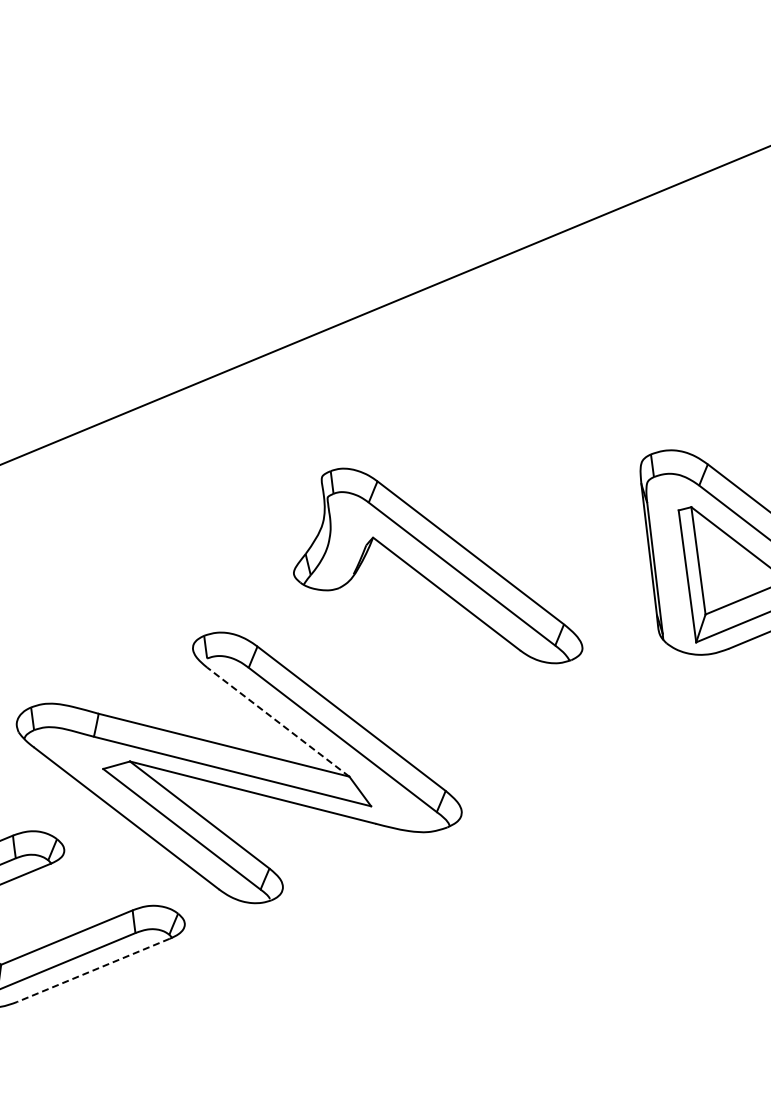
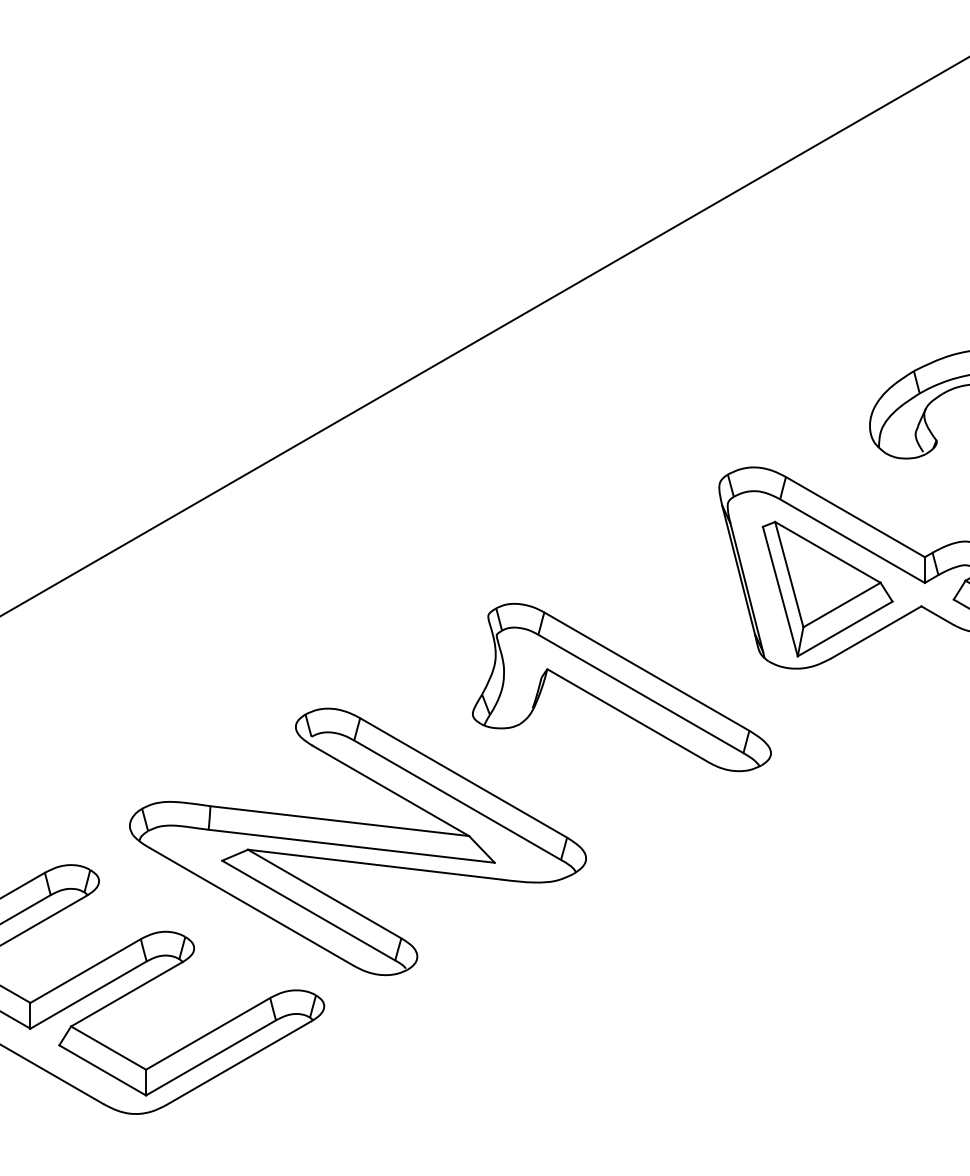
part: (443, 565) -> (621, 687), moved
line: (277, 721) -> (390, 790), dashed -> solid
line: (92, 970) -> (238, 1063), dashed -> solid

